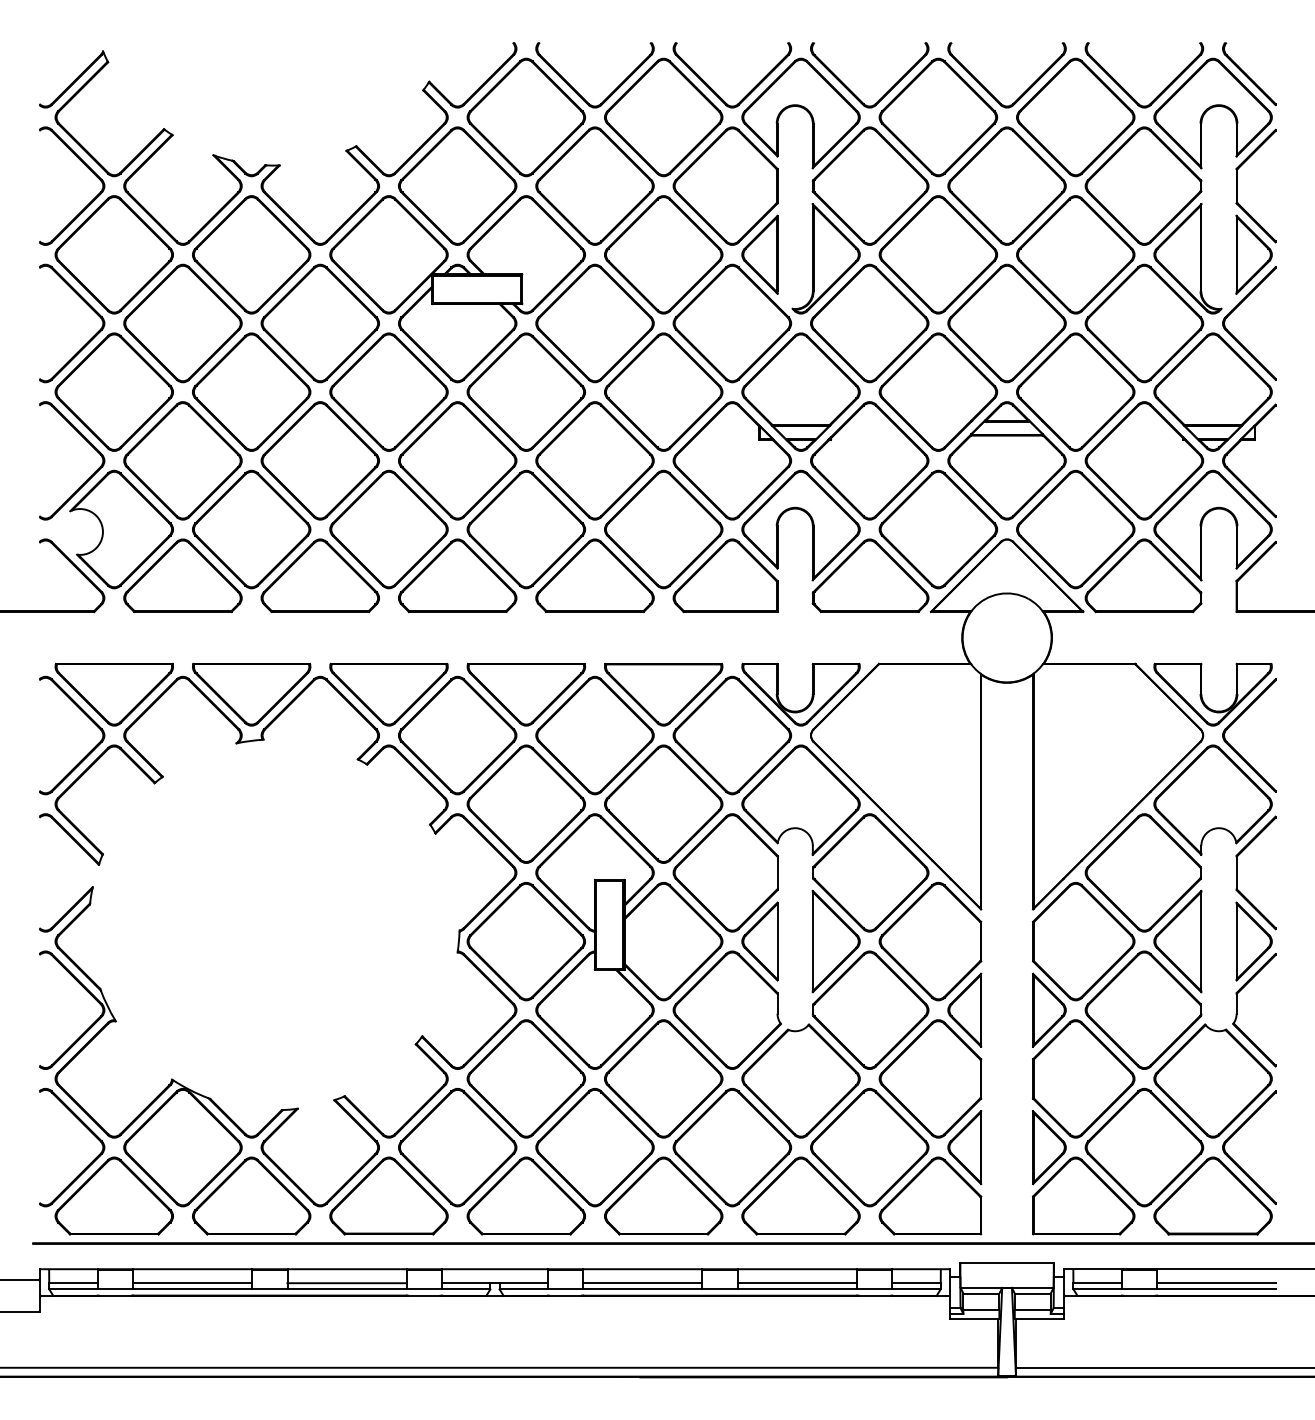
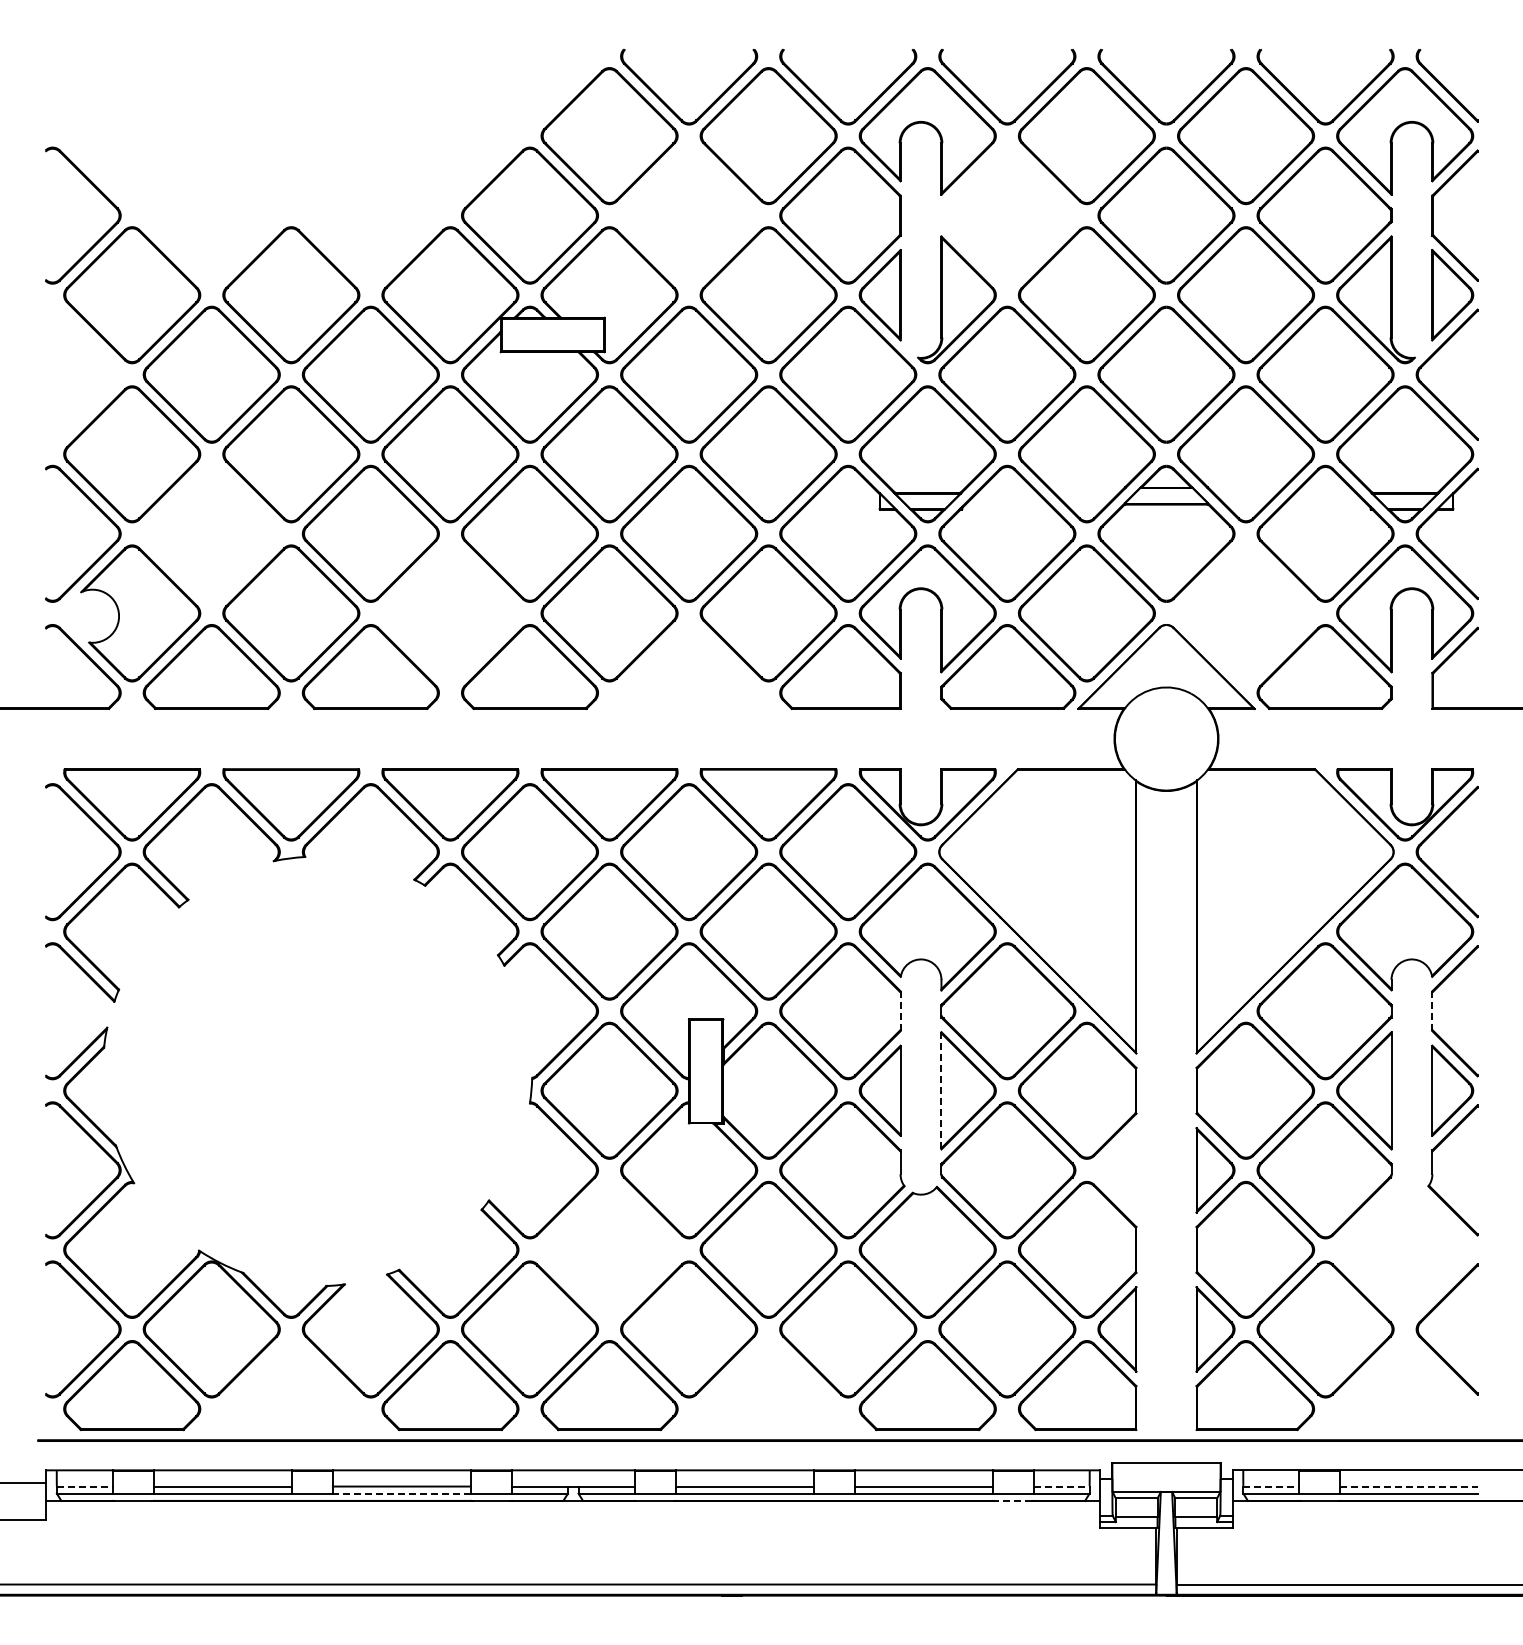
part: (277, 164) -> (321, 190), removed
part: (595, 186) -> (689, 215), removed
part: (870, 186) -> (1008, 215), removed
part: (88, 306) -> (102, 354), removed
part: (182, 460) -> (211, 533), removed
part: (389, 529) -> (450, 613), removed
part: (1076, 529) -> (1246, 613), removed
part: (595, 575) -> (689, 666), removed
line: (777, 872) -> (900, 1010), solid -> dashed
line: (1236, 872) -> (1432, 1010), solid -> dashed
line: (812, 941) -> (941, 1090), solid -> dashed
part: (964, 1010) -> (1117, 1170), removed
part: (526, 1078) -> (609, 1249), removed
part: (1213, 1080) -> (1405, 1251), removed
part: (251, 1195) -> (291, 1385), removed
part: (663, 1195) -> (768, 1385), removed
part: (1213, 1195) -> (1405, 1385), removed
line: (73, 1283) -> (85, 1486), solid -> dashed
line: (917, 1283) -> (1062, 1486), solid -> dashed
line: (1097, 1283) -> (1271, 1486), solid -> dashed
line: (1216, 1283) -> (1409, 1486), solid -> dashed
line: (346, 1289) -> (401, 1493), solid -> dashed
line: (875, 1296) -> (1013, 1501), solid -> dashed

